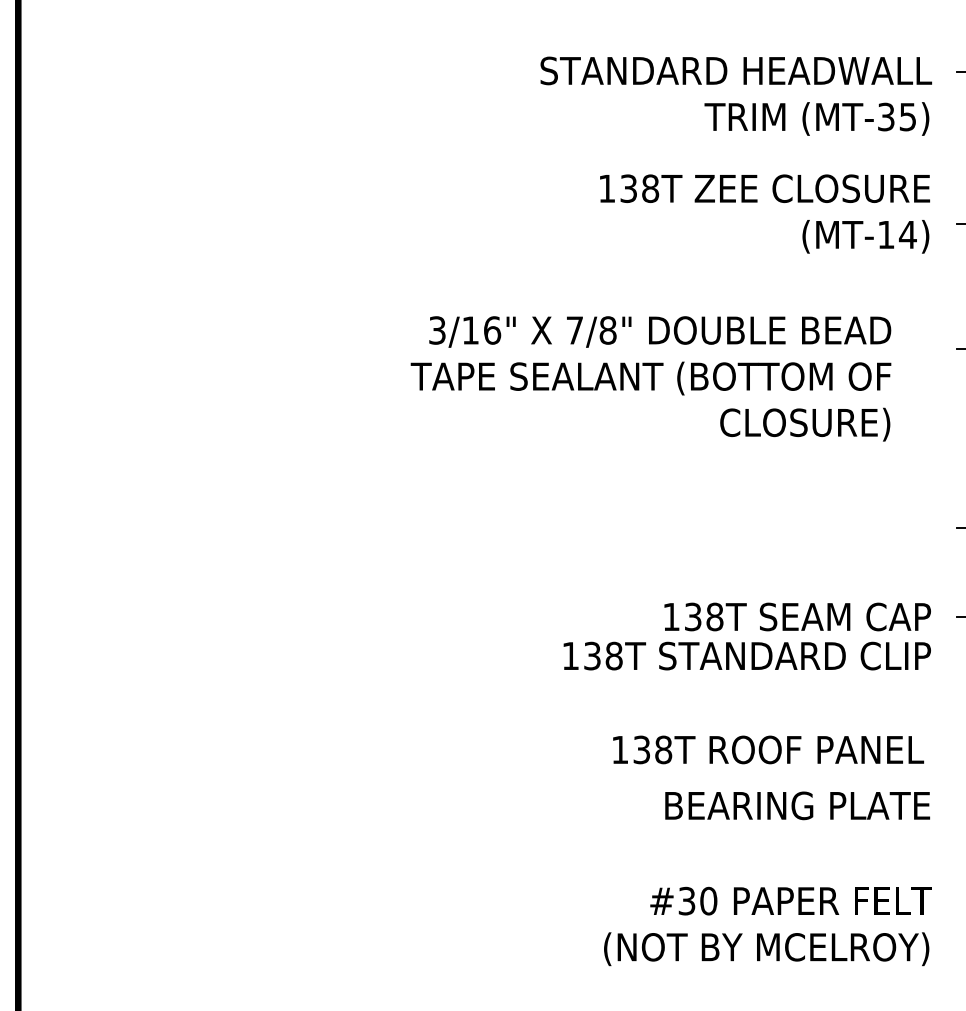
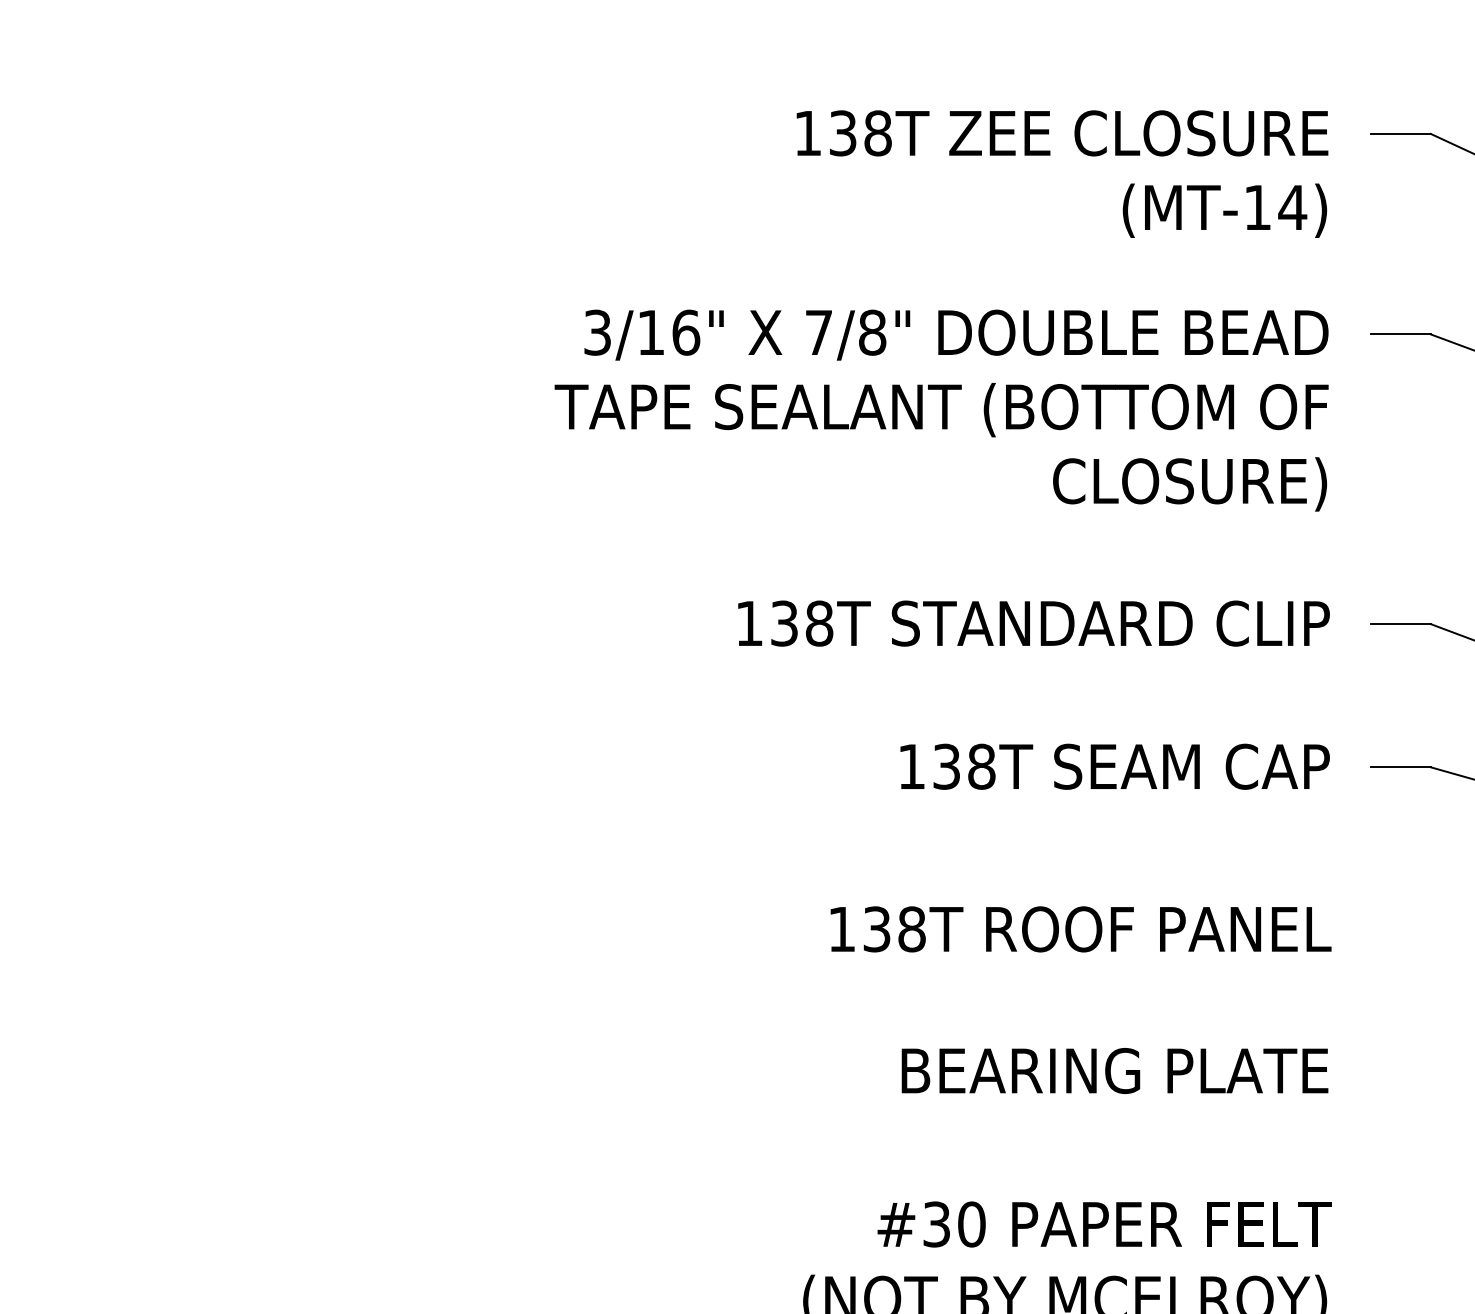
text: (764, 213) -> (1061, 173), moved
text: (650, 378) -> (940, 410), moved
text: (746, 655) -> (1032, 622), moved
text: (768, 749) -> (1080, 928), moved

